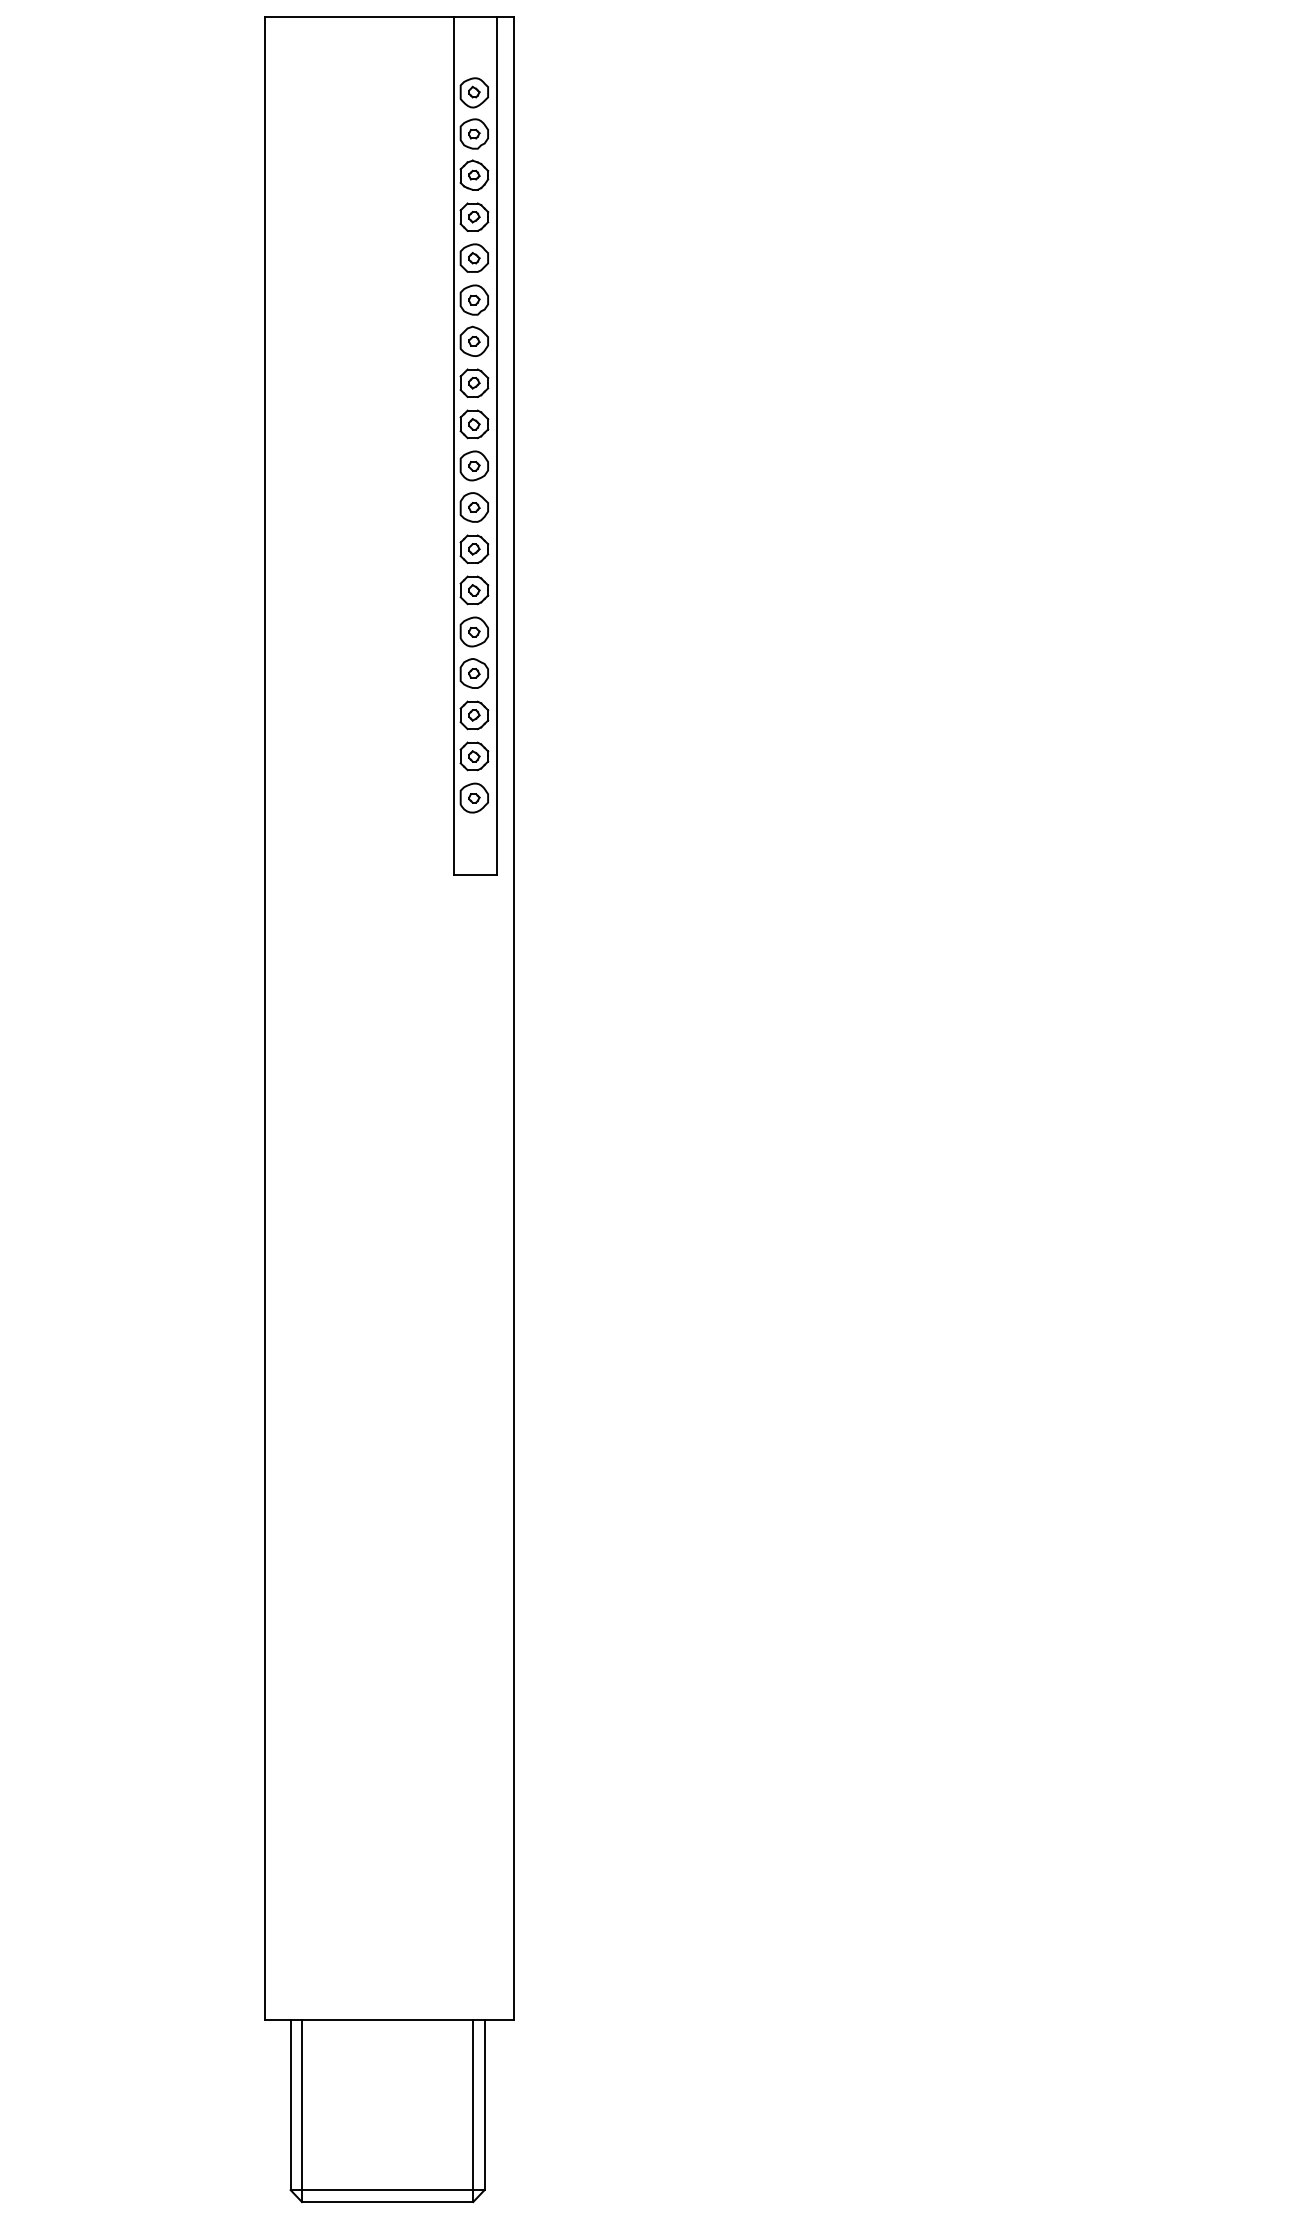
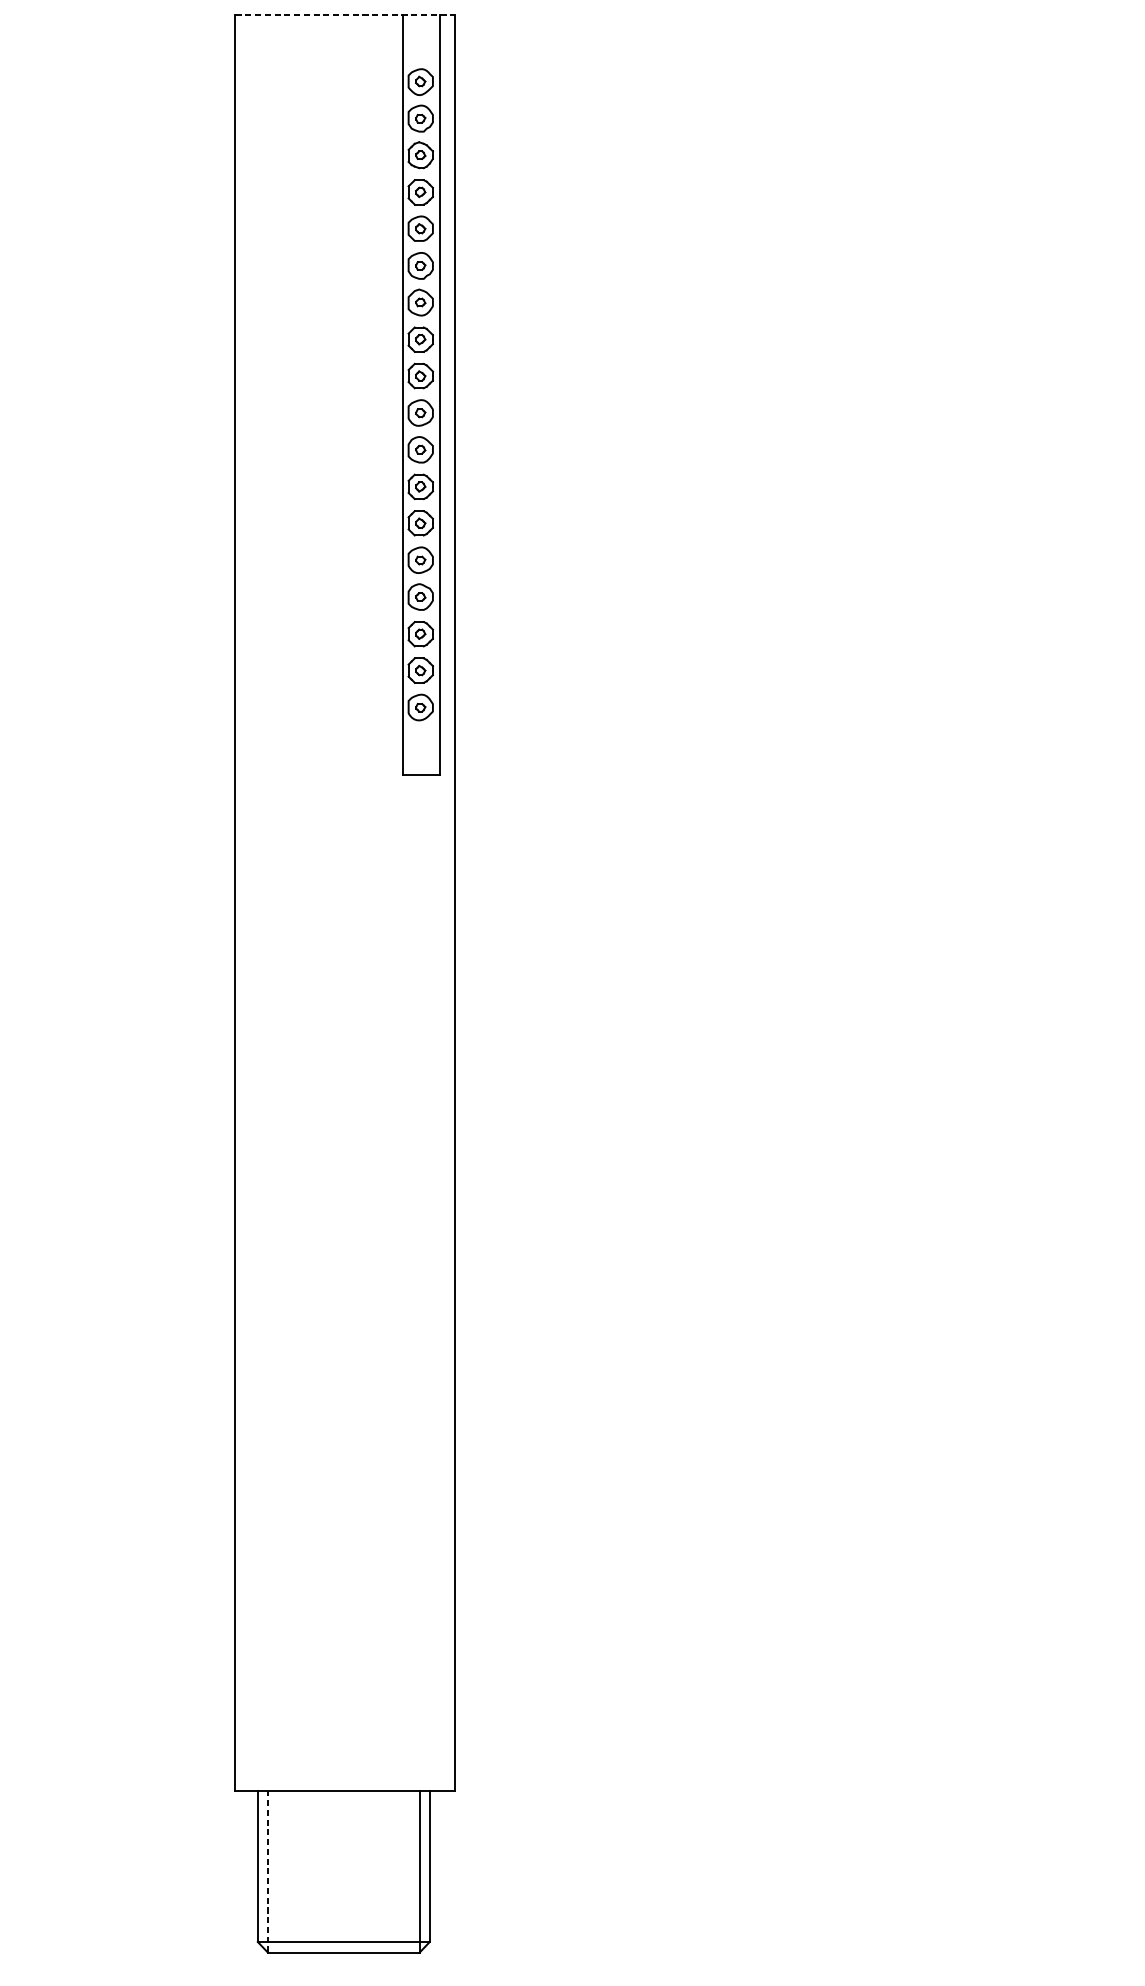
line: (389, 16) -> (345, 14), solid -> dashed
line: (301, 2110) -> (267, 1871), solid -> dashed

